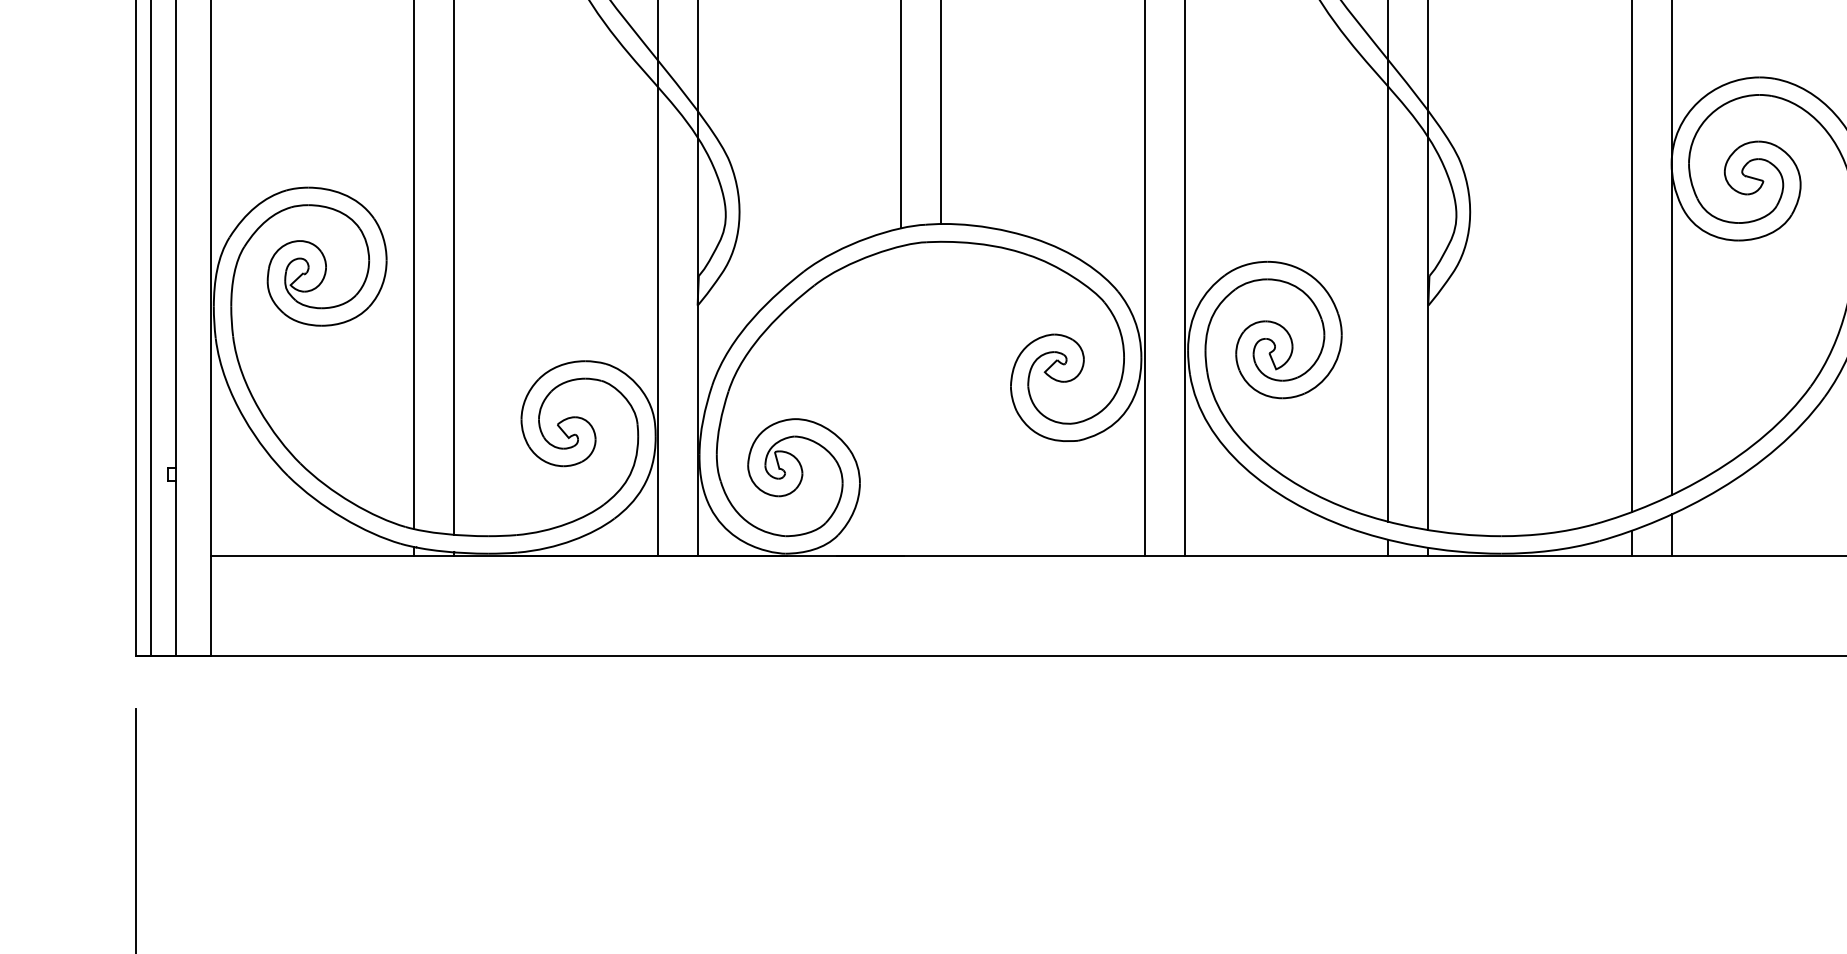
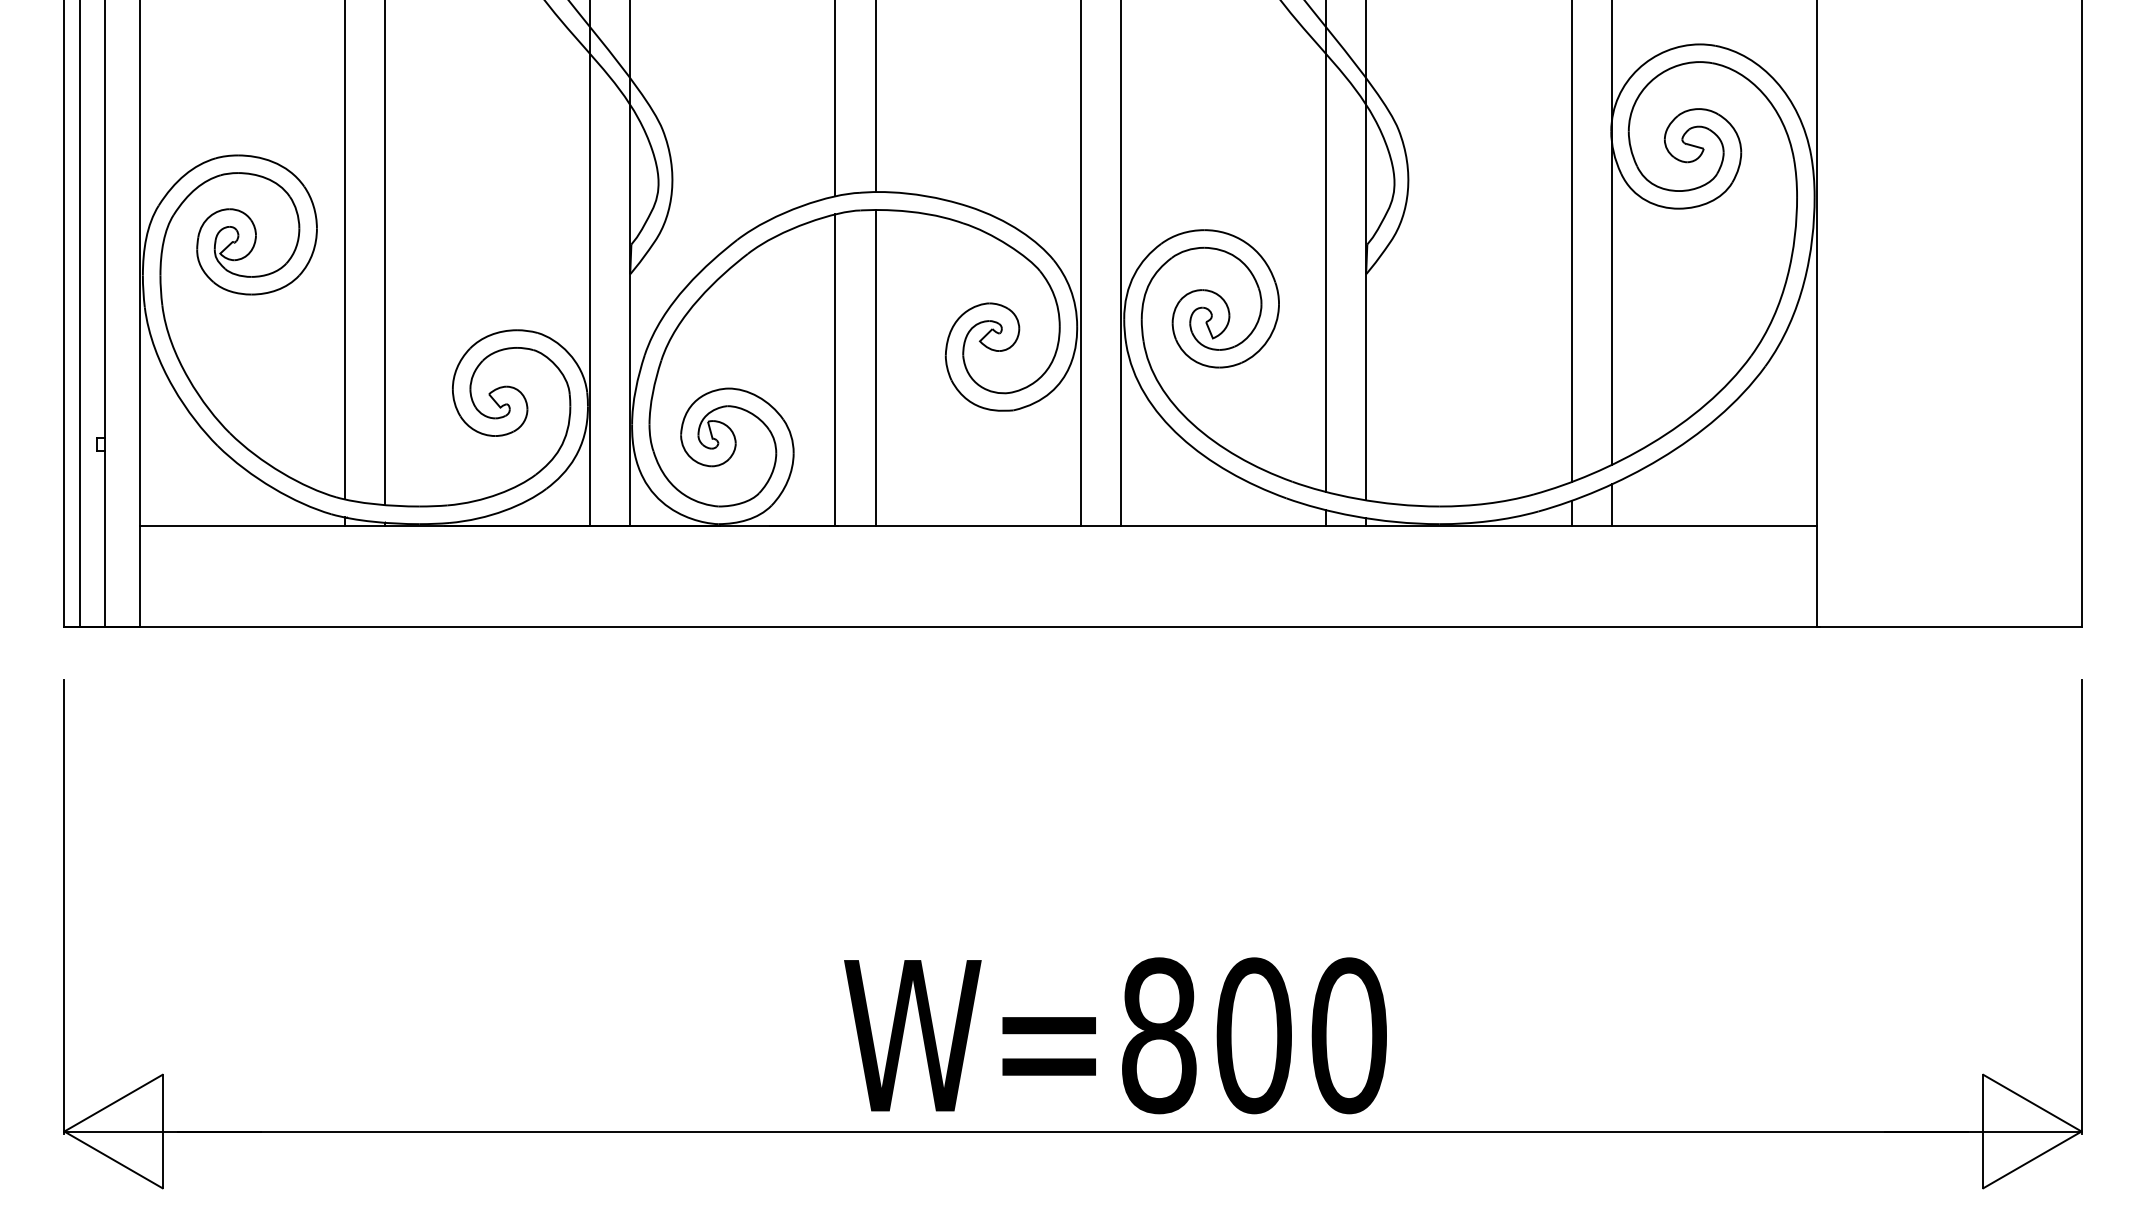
line: (941, 398) -> (875, 367), added
line: (901, 401) -> (835, 370), added

